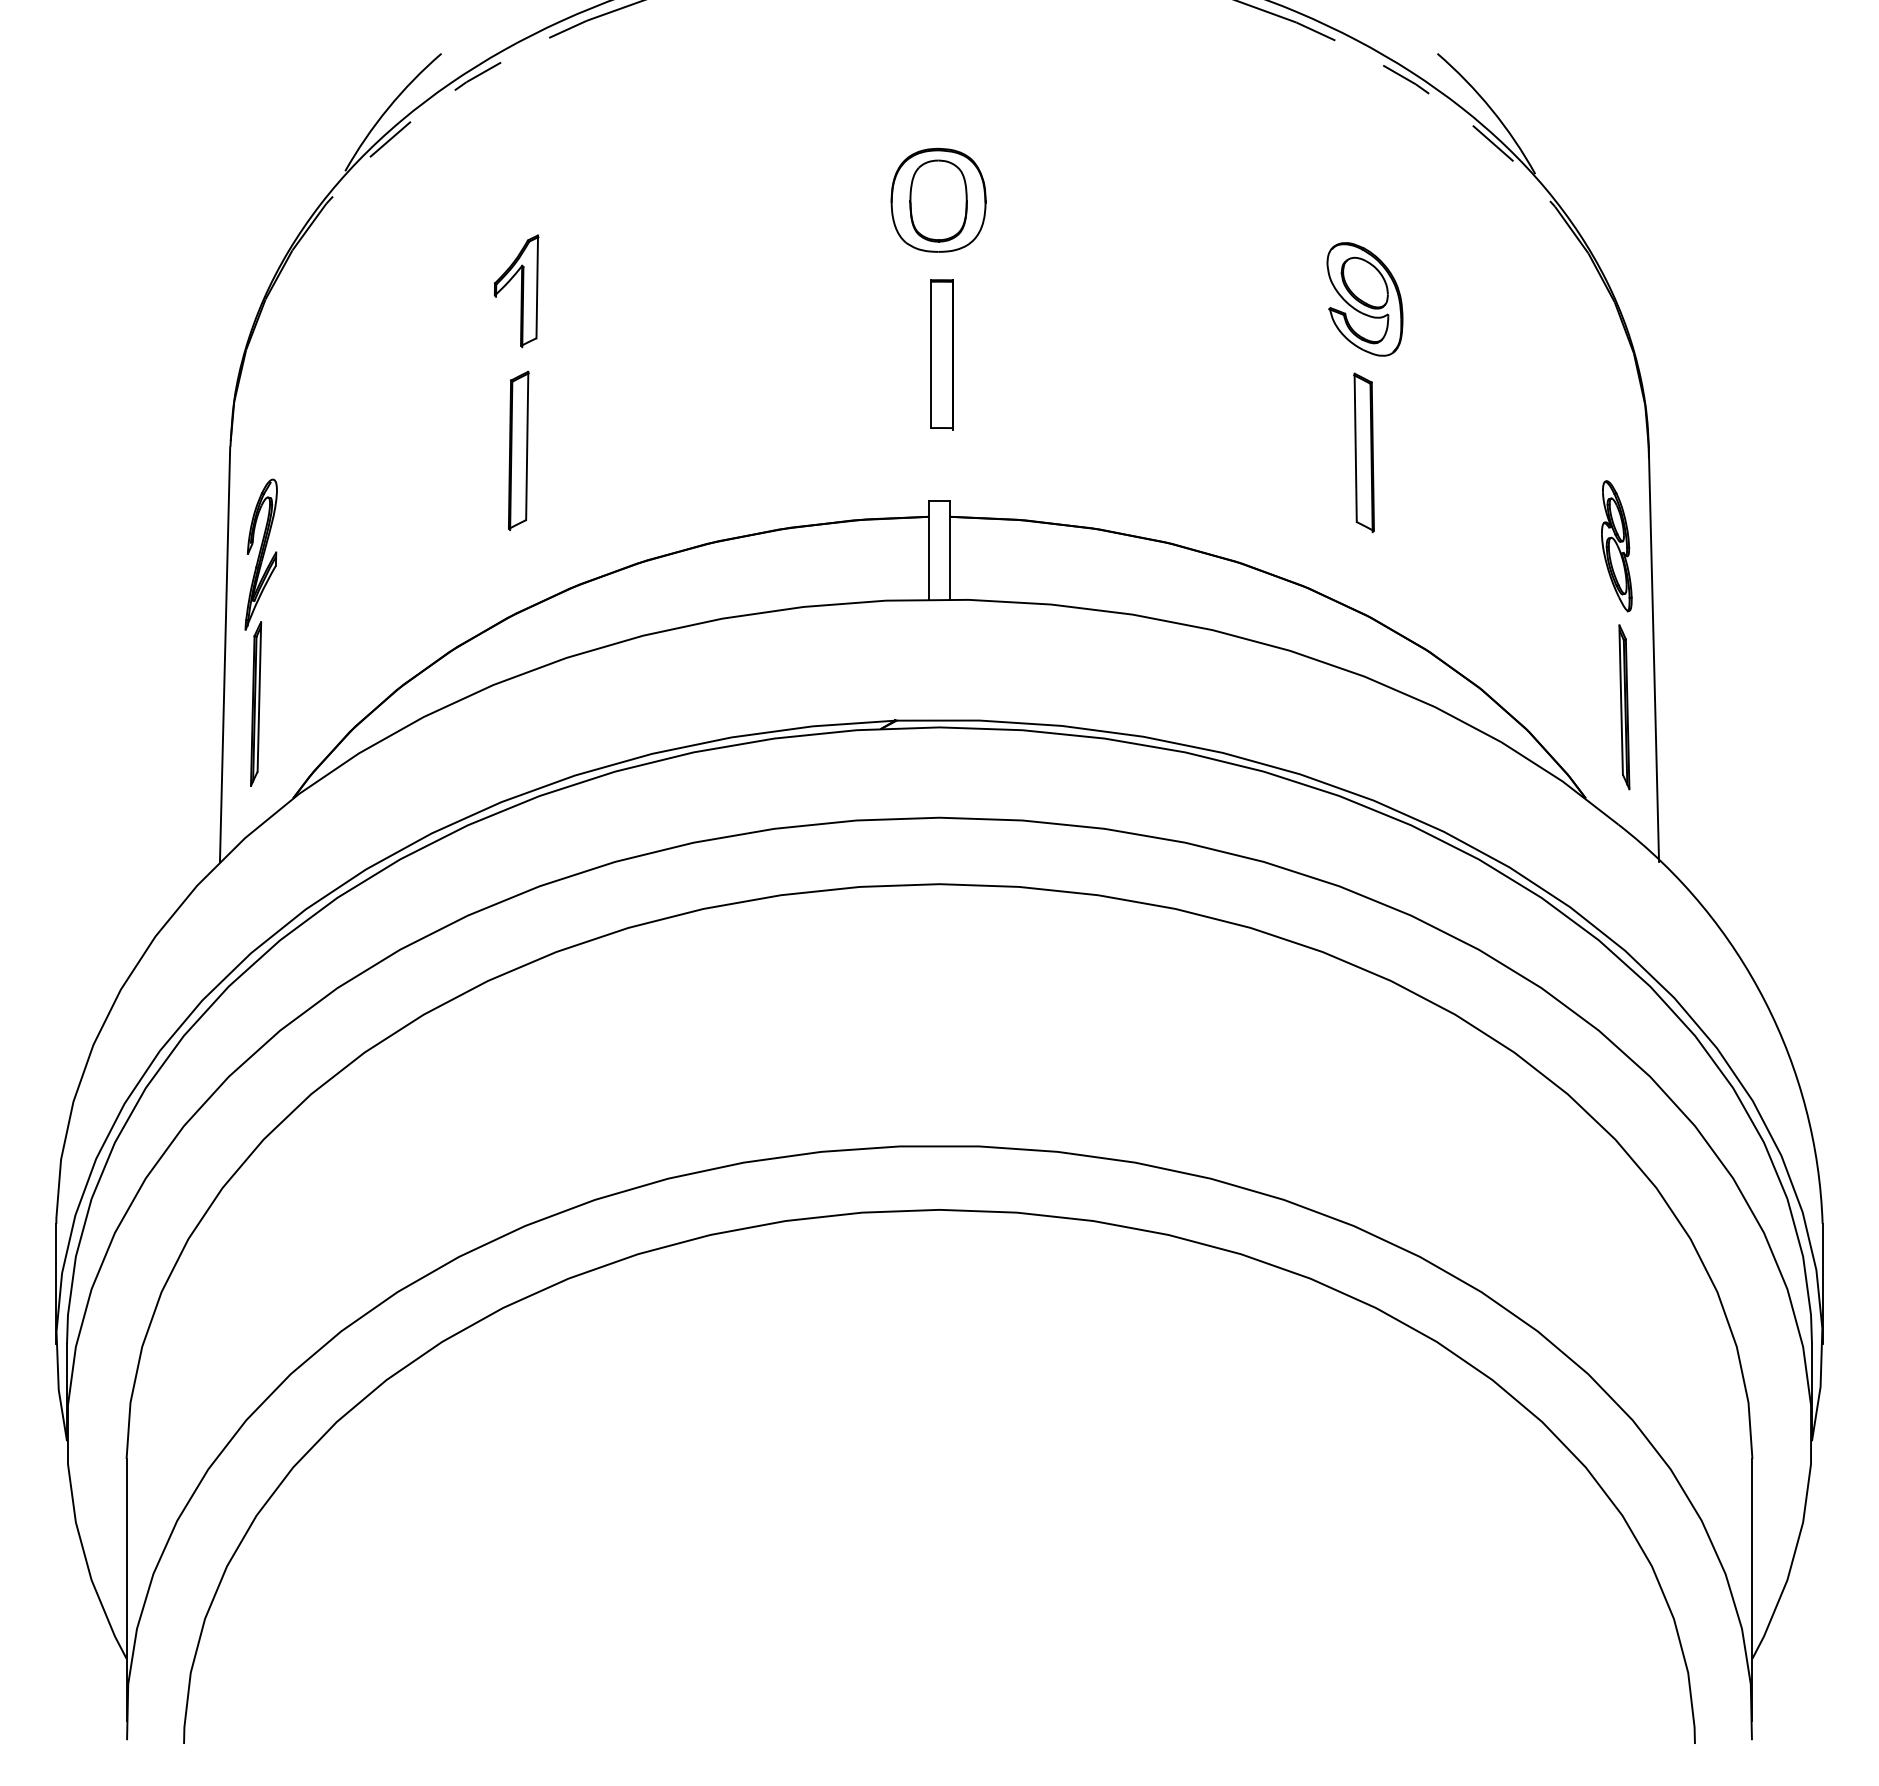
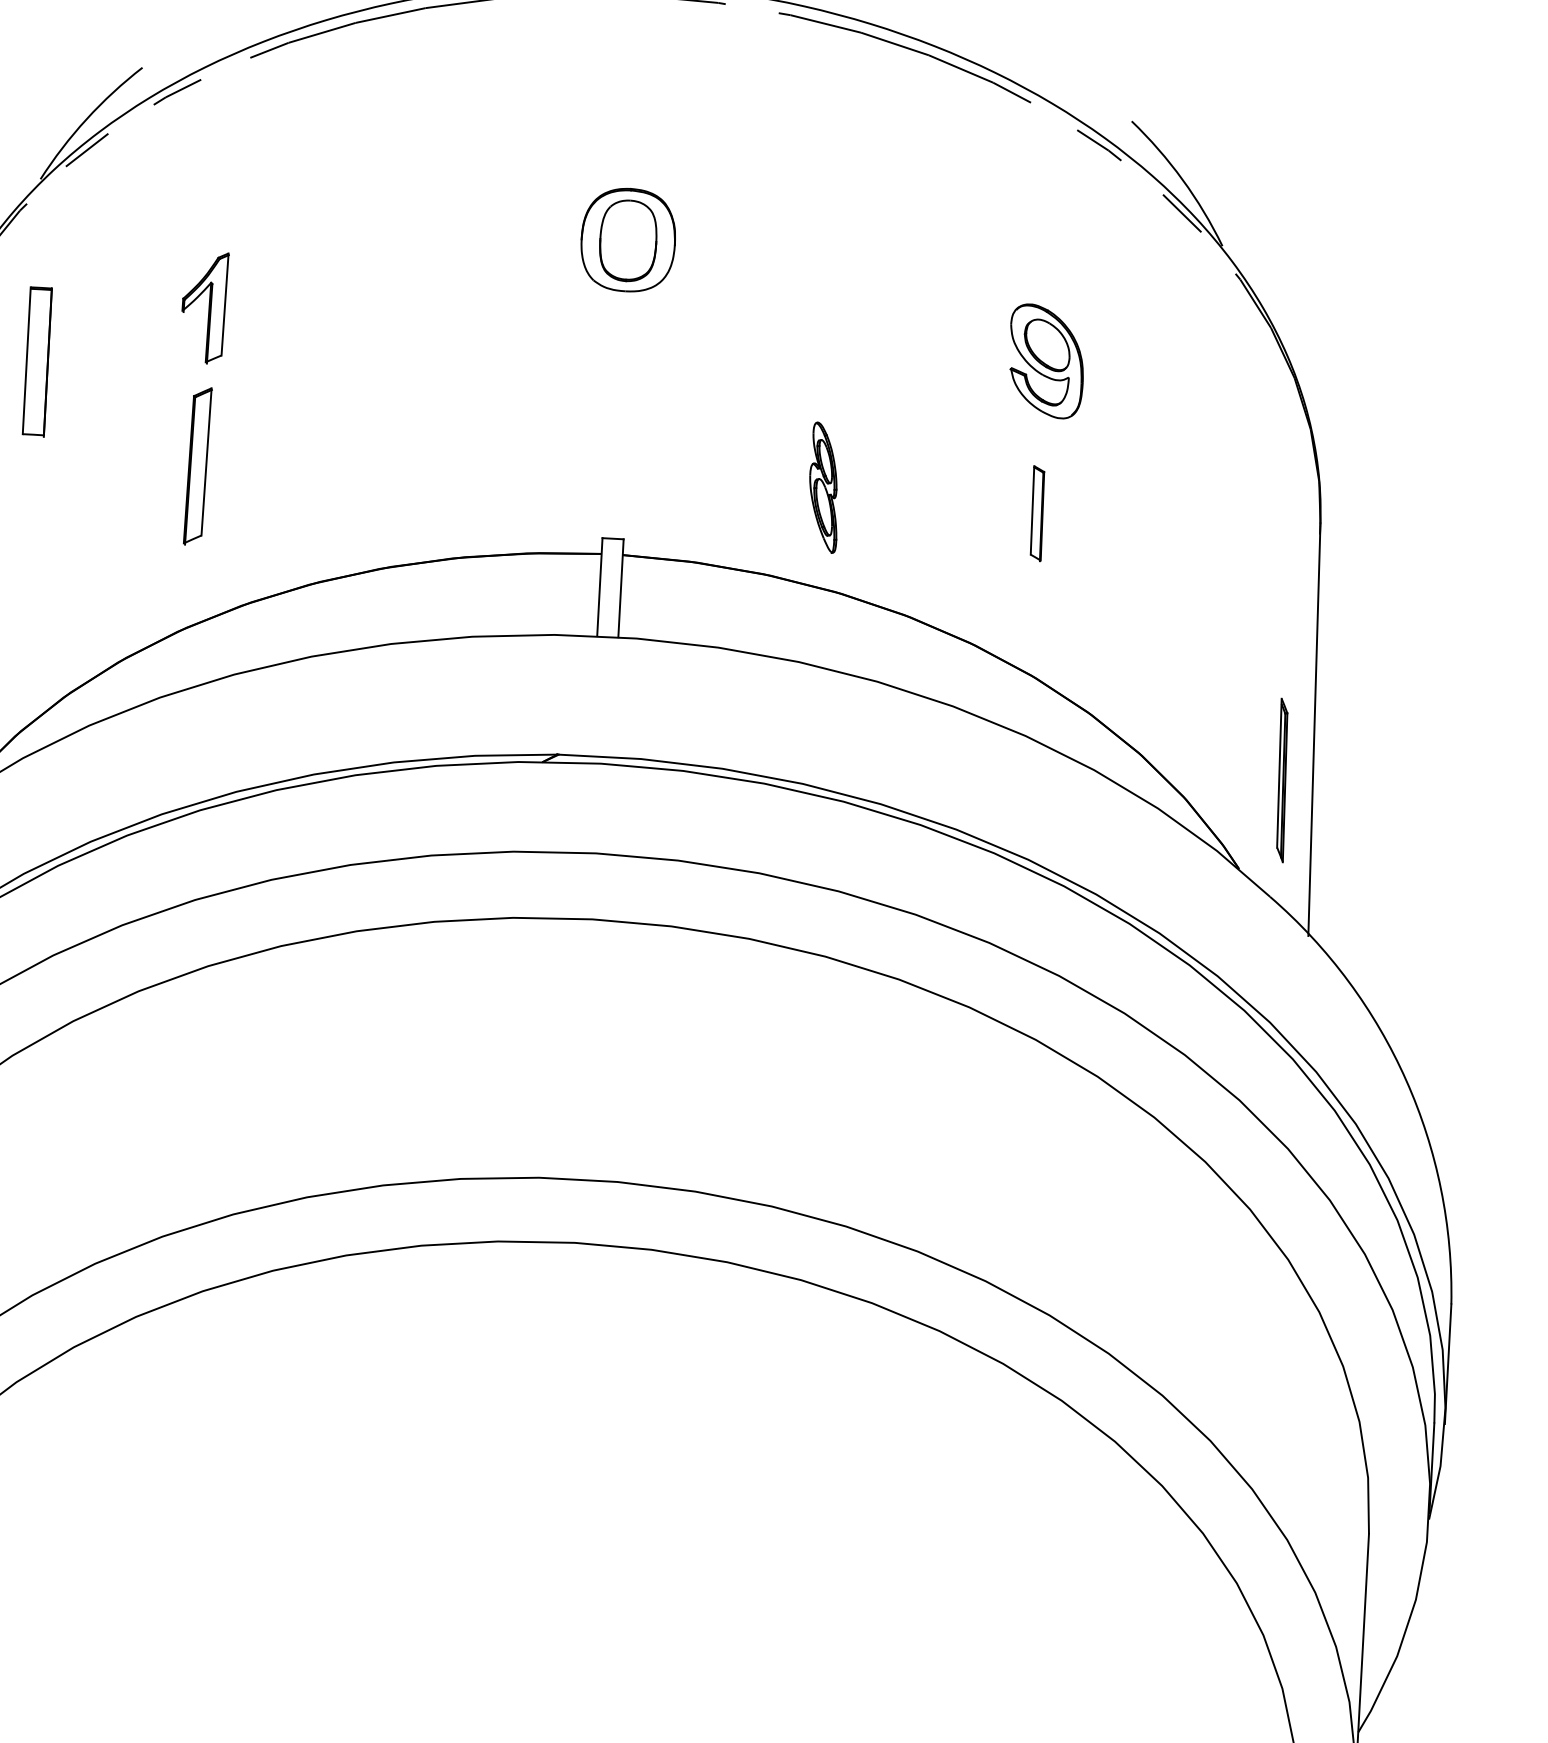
part: (941, 354) -> (36, 361), moved
part: (1363, 452) -> (1036, 513), size x0.6
part: (1616, 546) -> (824, 487), moved

